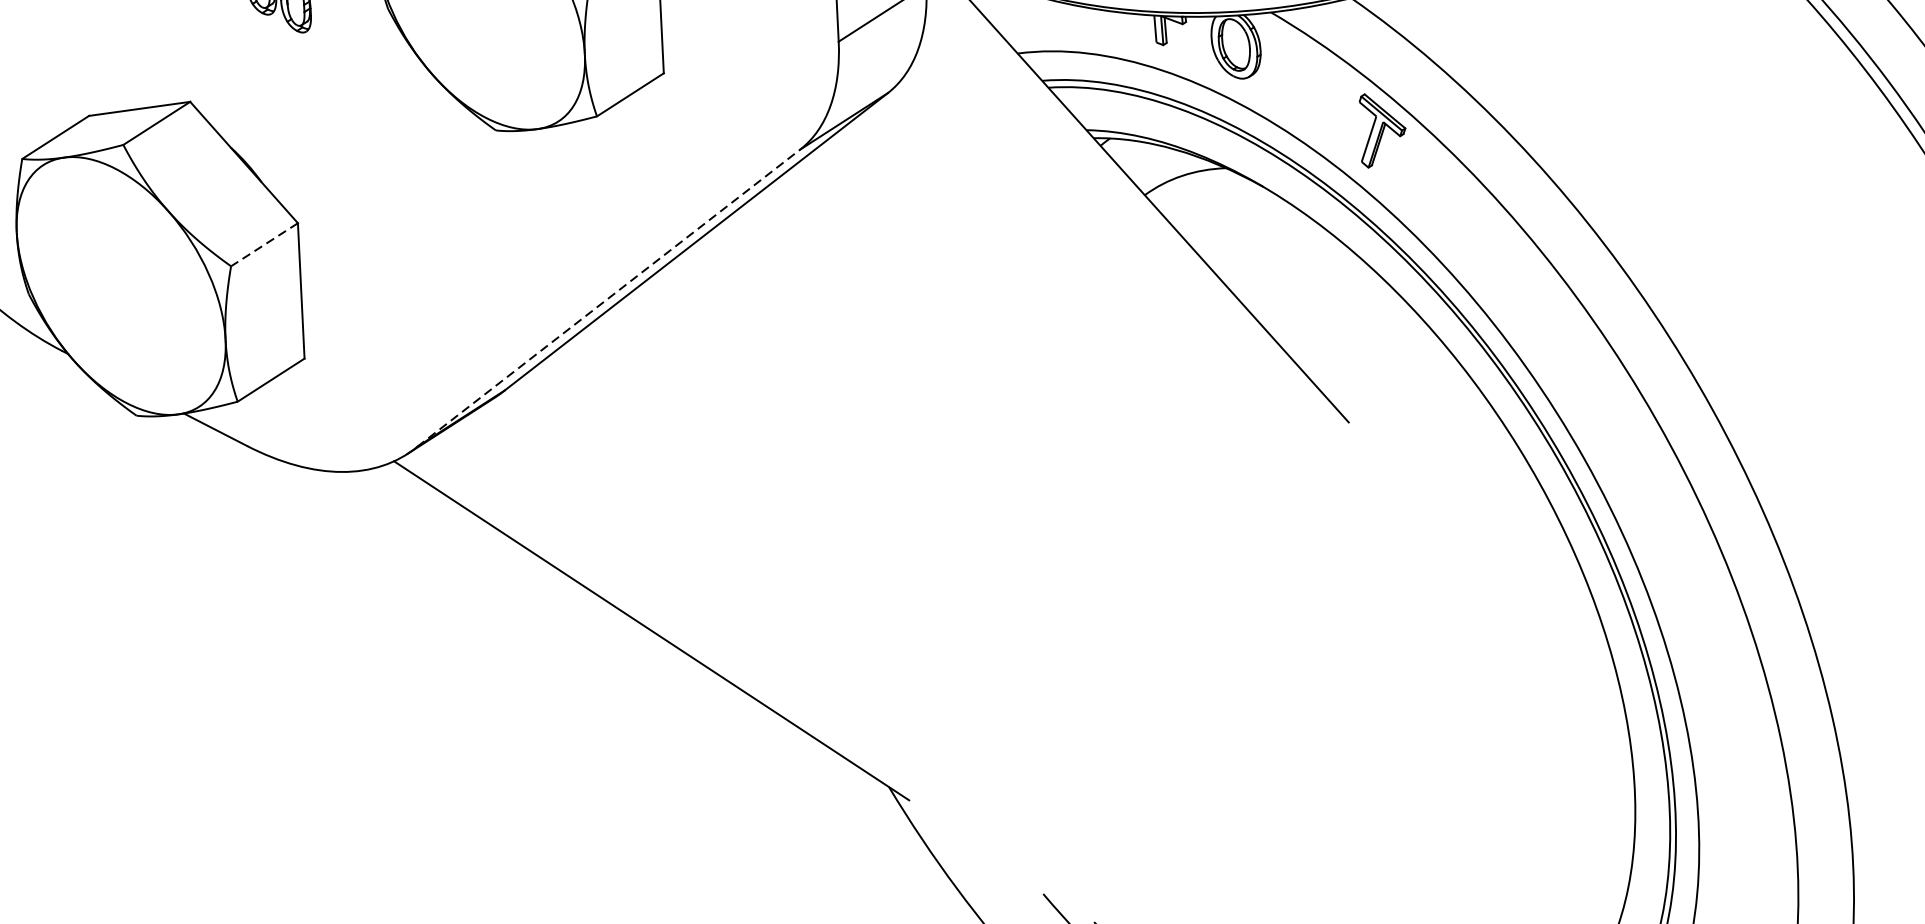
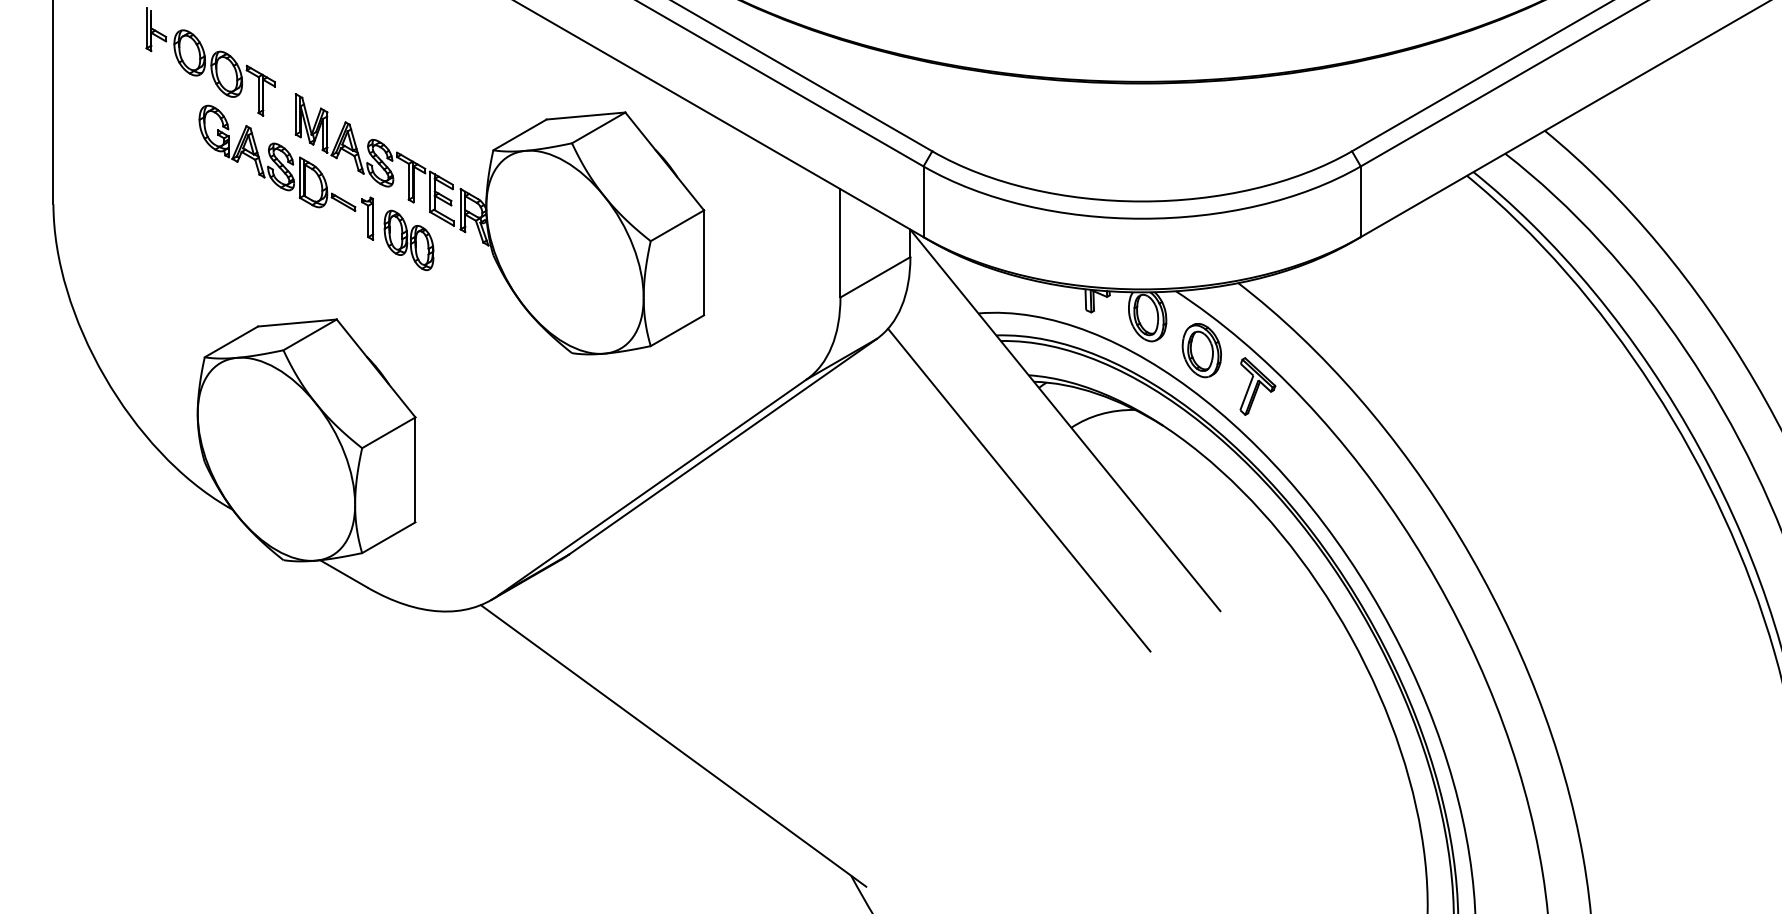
part: (1307, 87) -> (1201, 350), added
line: (264, 244) -> (388, 432), dashed -> solid
line: (1081, 278) -> (1019, 489), added
line: (608, 298) -> (652, 487), dashed -> solid

